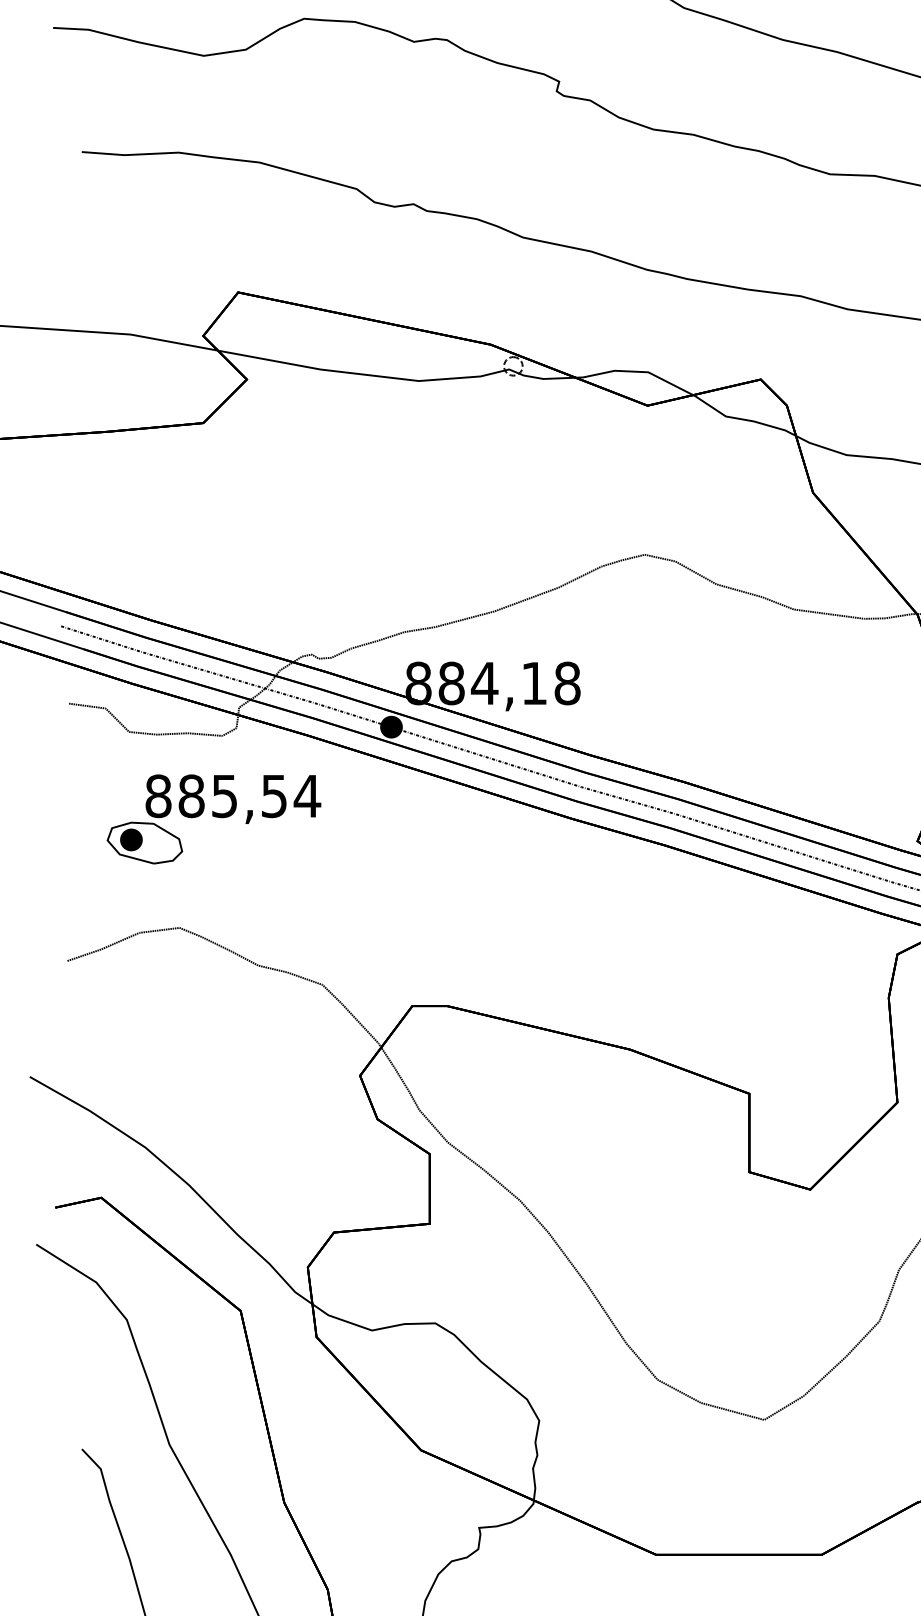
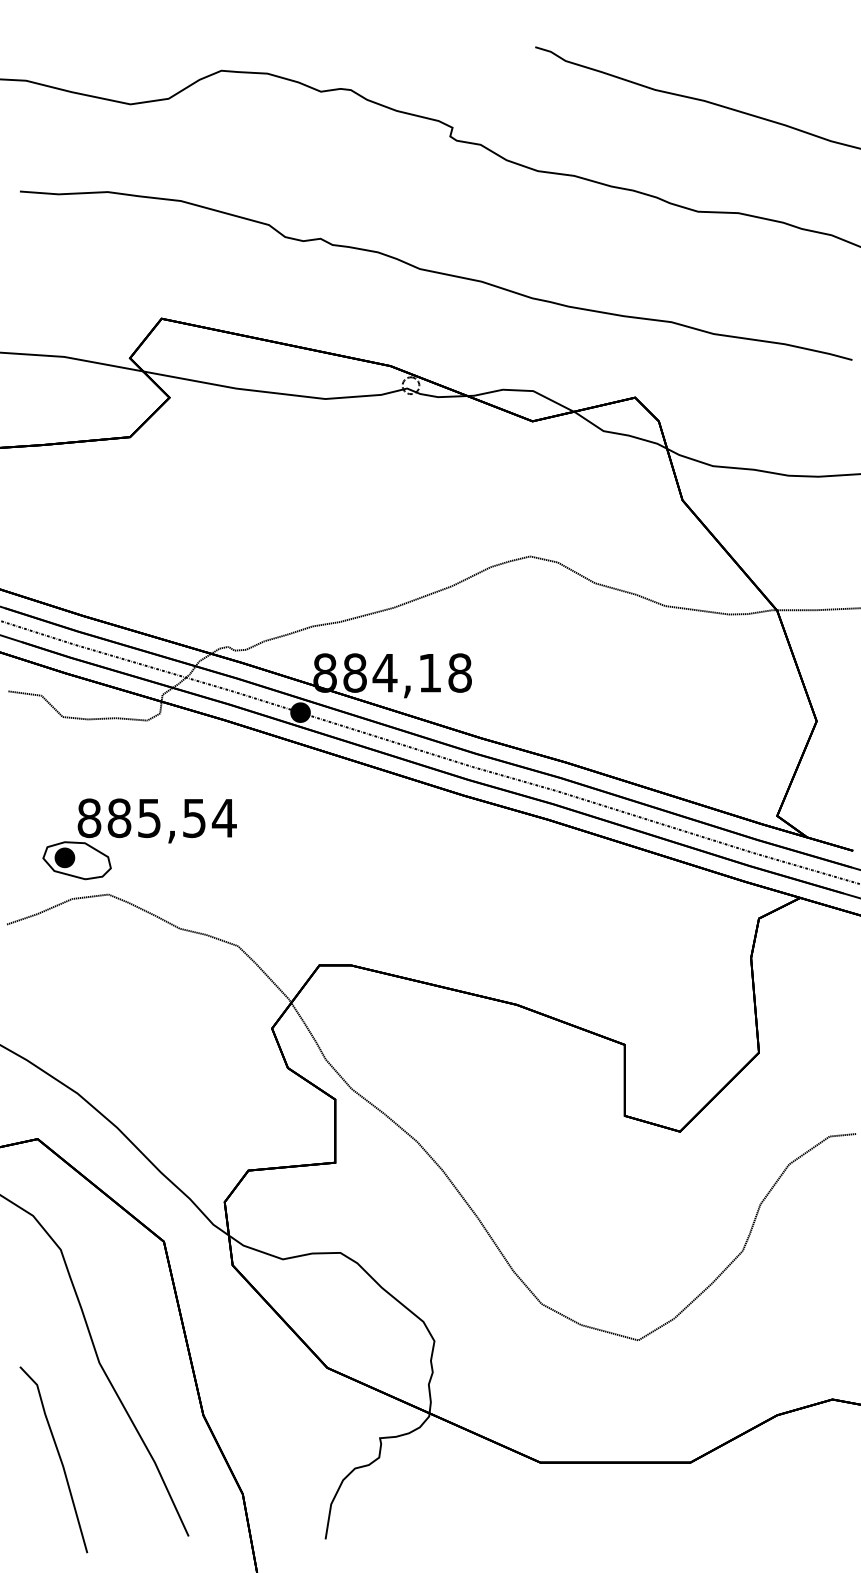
part: (213, 819) -> (139, 839), moved

